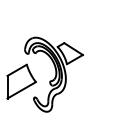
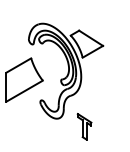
part: (68, 118) -> (84, 127), added

